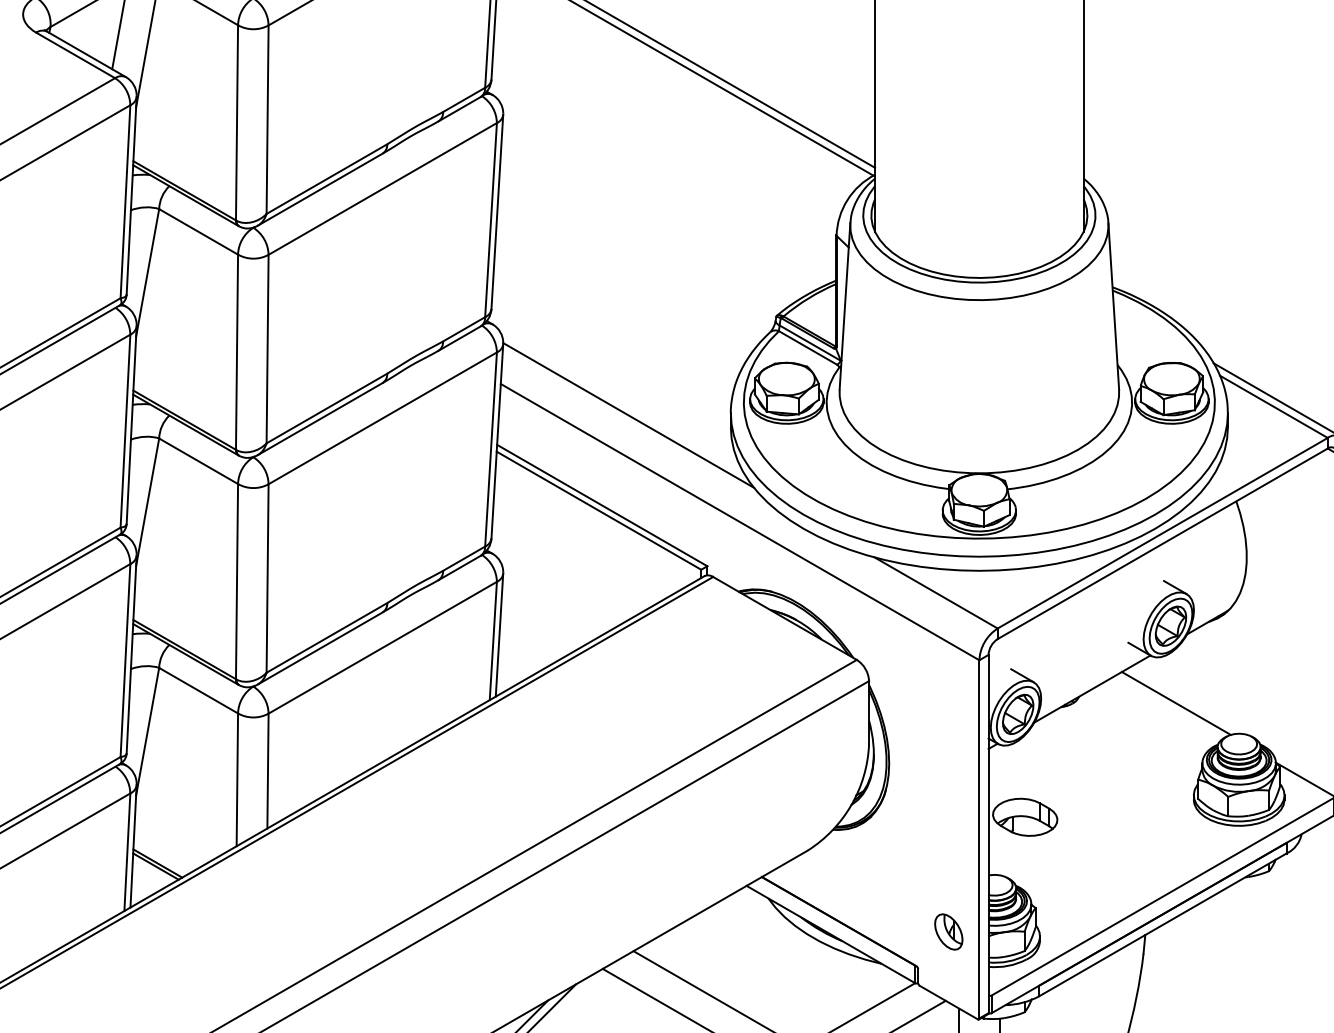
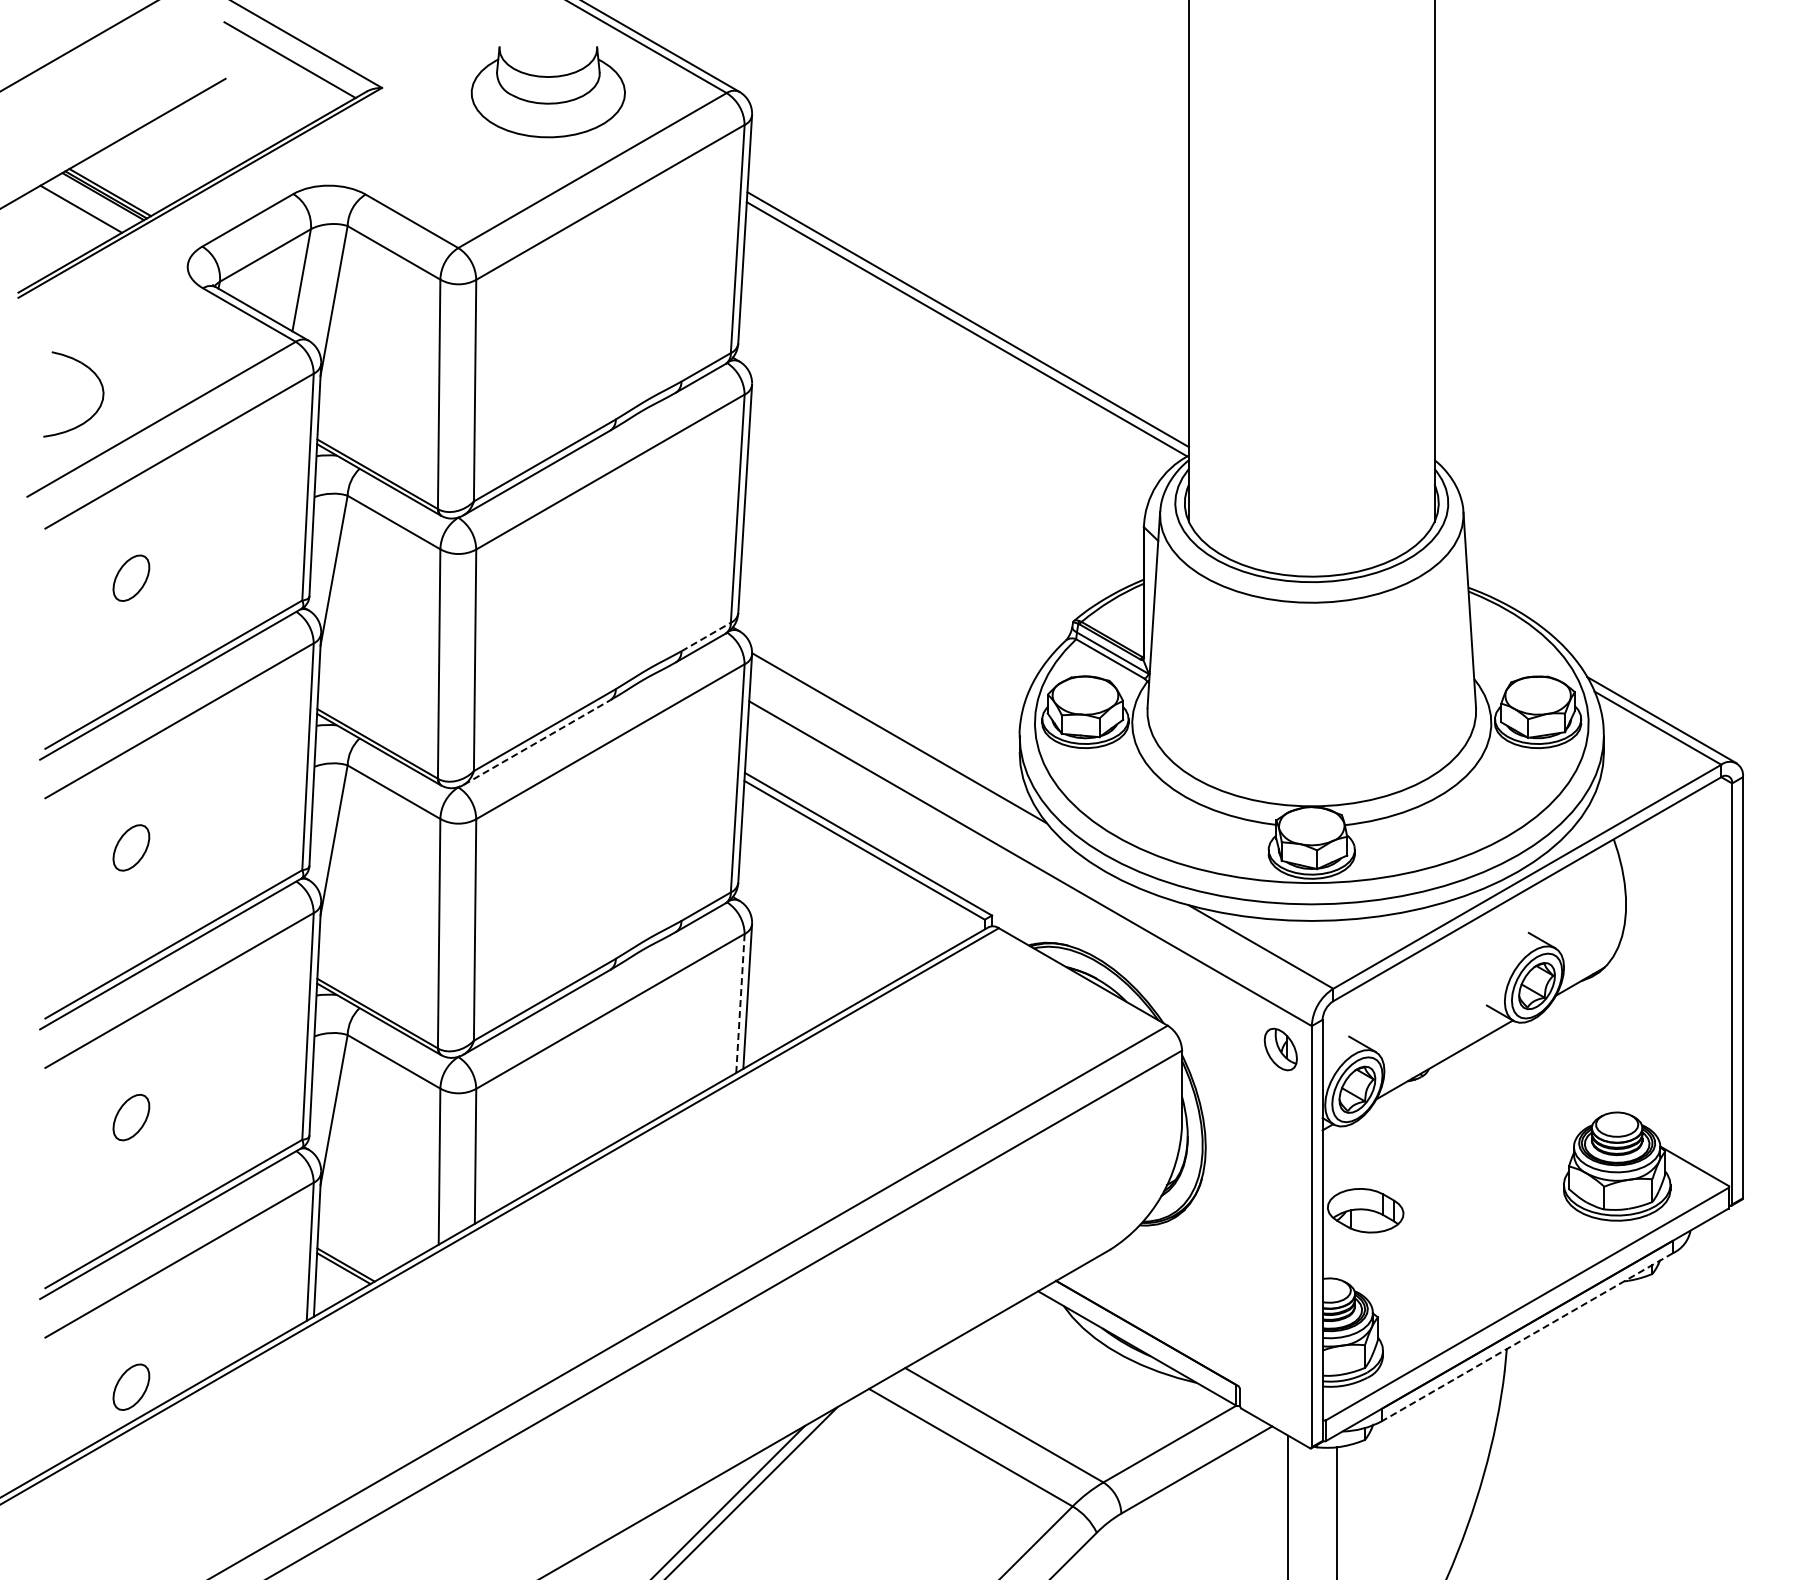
line: (464, 329) -> (706, 637), solid -> dashed
line: (320, 419) -> (537, 742), solid -> dashed
line: (493, 641) -> (740, 1003), solid -> dashed
line: (1176, 703) -> (1543, 1076), removed
line: (1162, 925) -> (1526, 1337), solid -> dashed
part: (948, 931) -> (1280, 1049), moved

